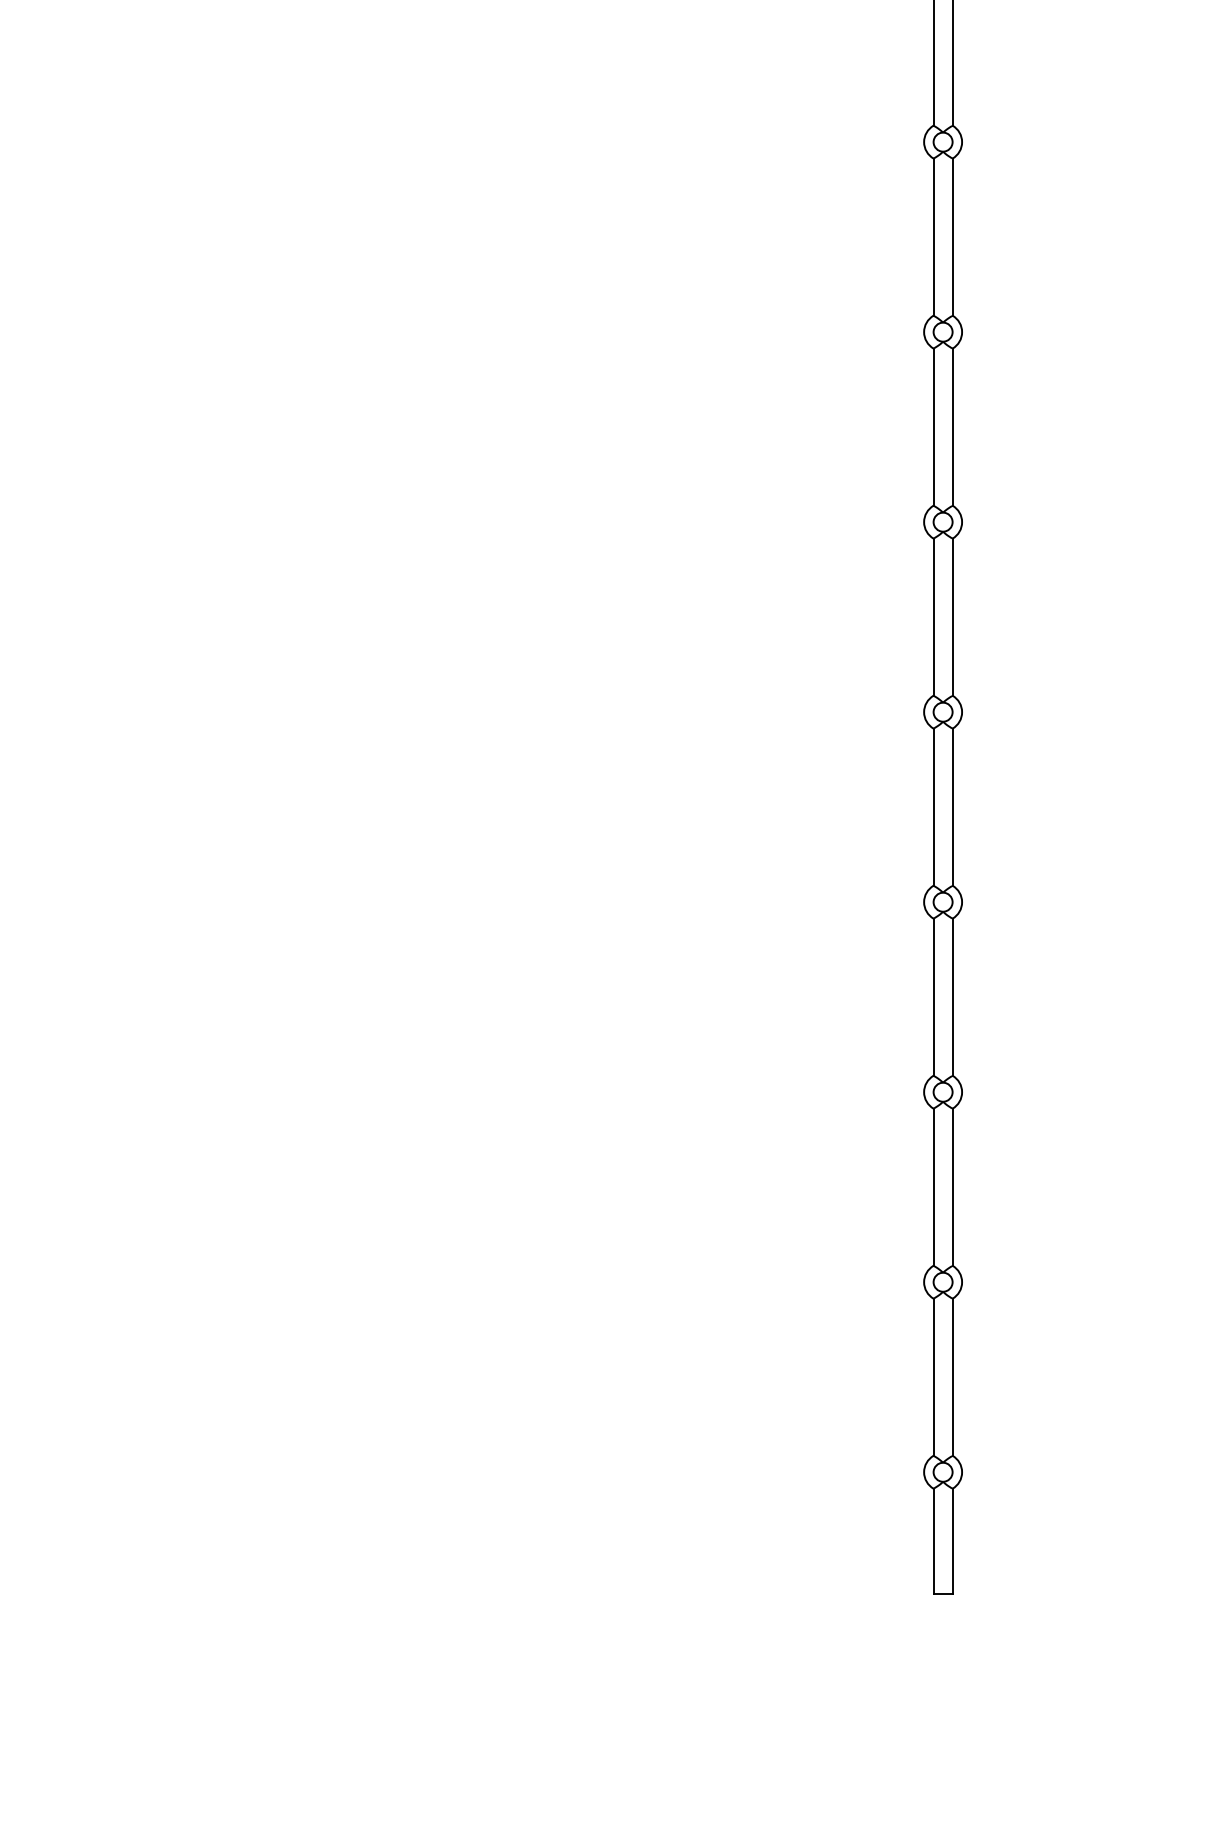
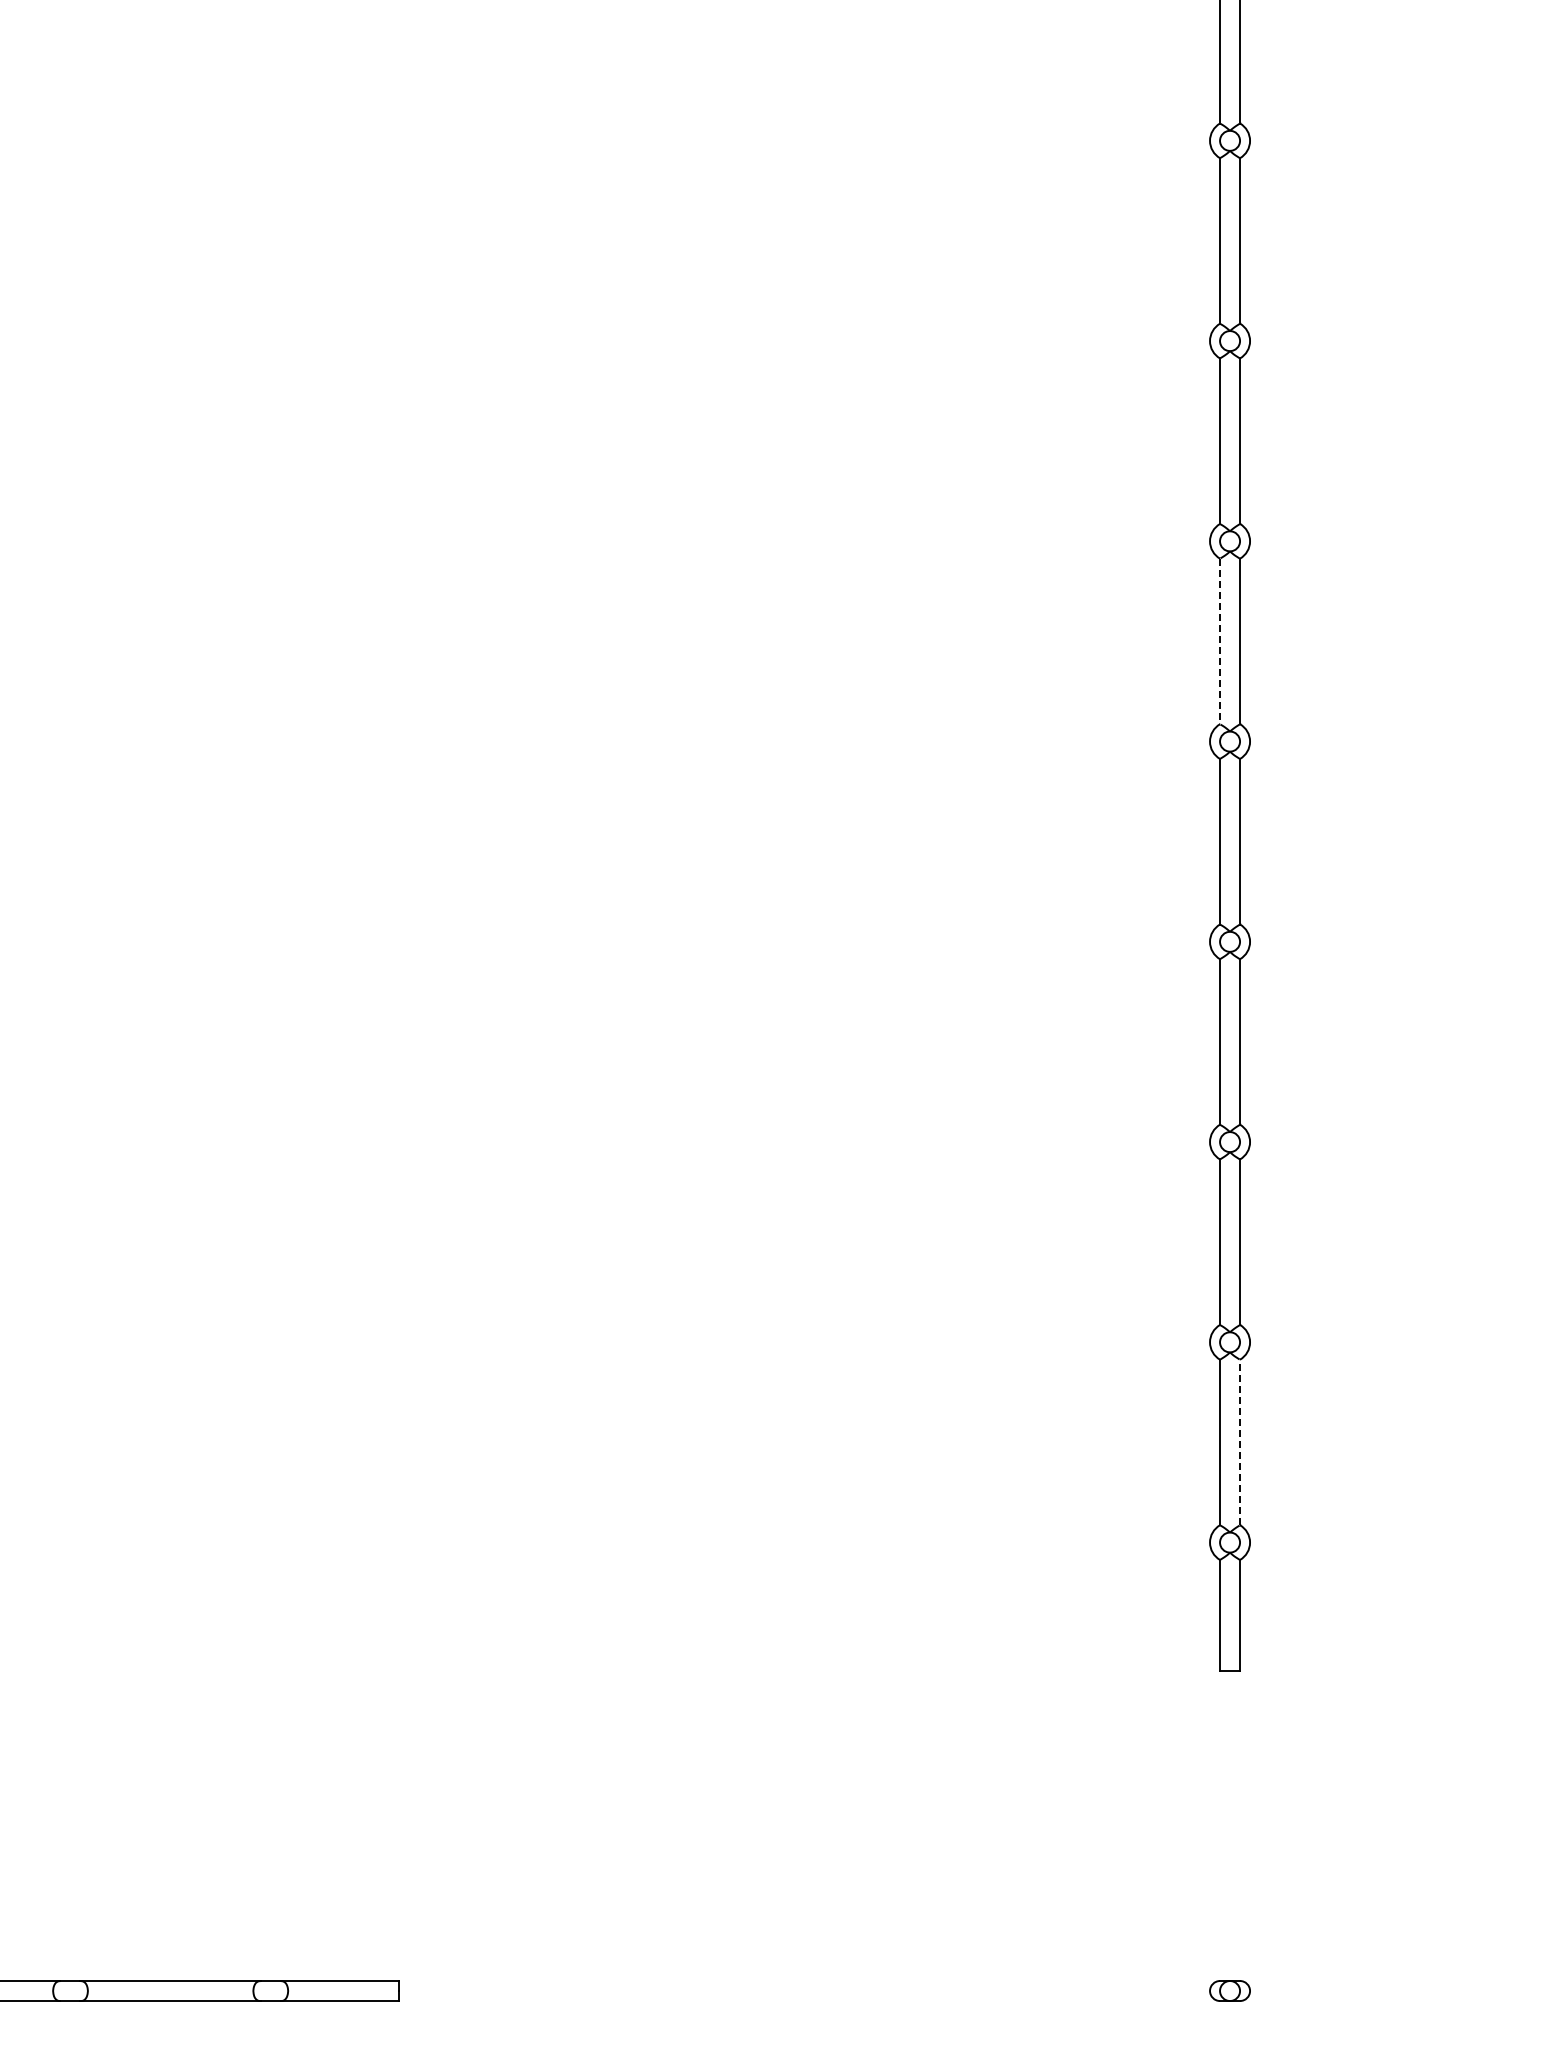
line: (934, 617) -> (1220, 641), solid -> dashed
line: (953, 1377) -> (1240, 1442), solid -> dashed

